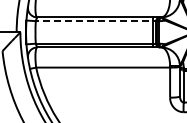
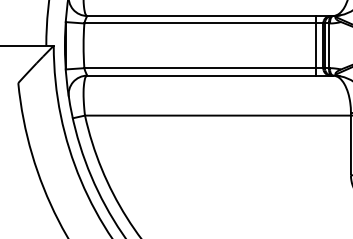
line: (97, 21) -> (206, 24), dashed -> solid

